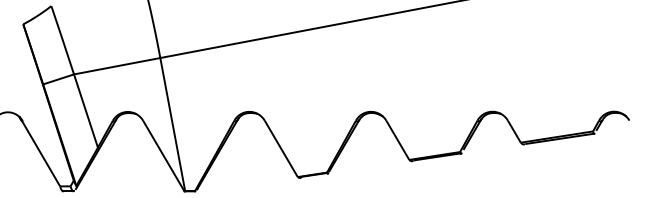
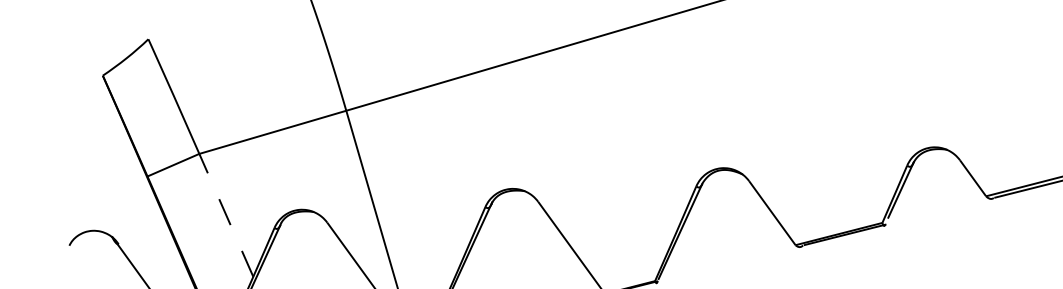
line: (85, 111) -> (225, 216), solid -> dashed

